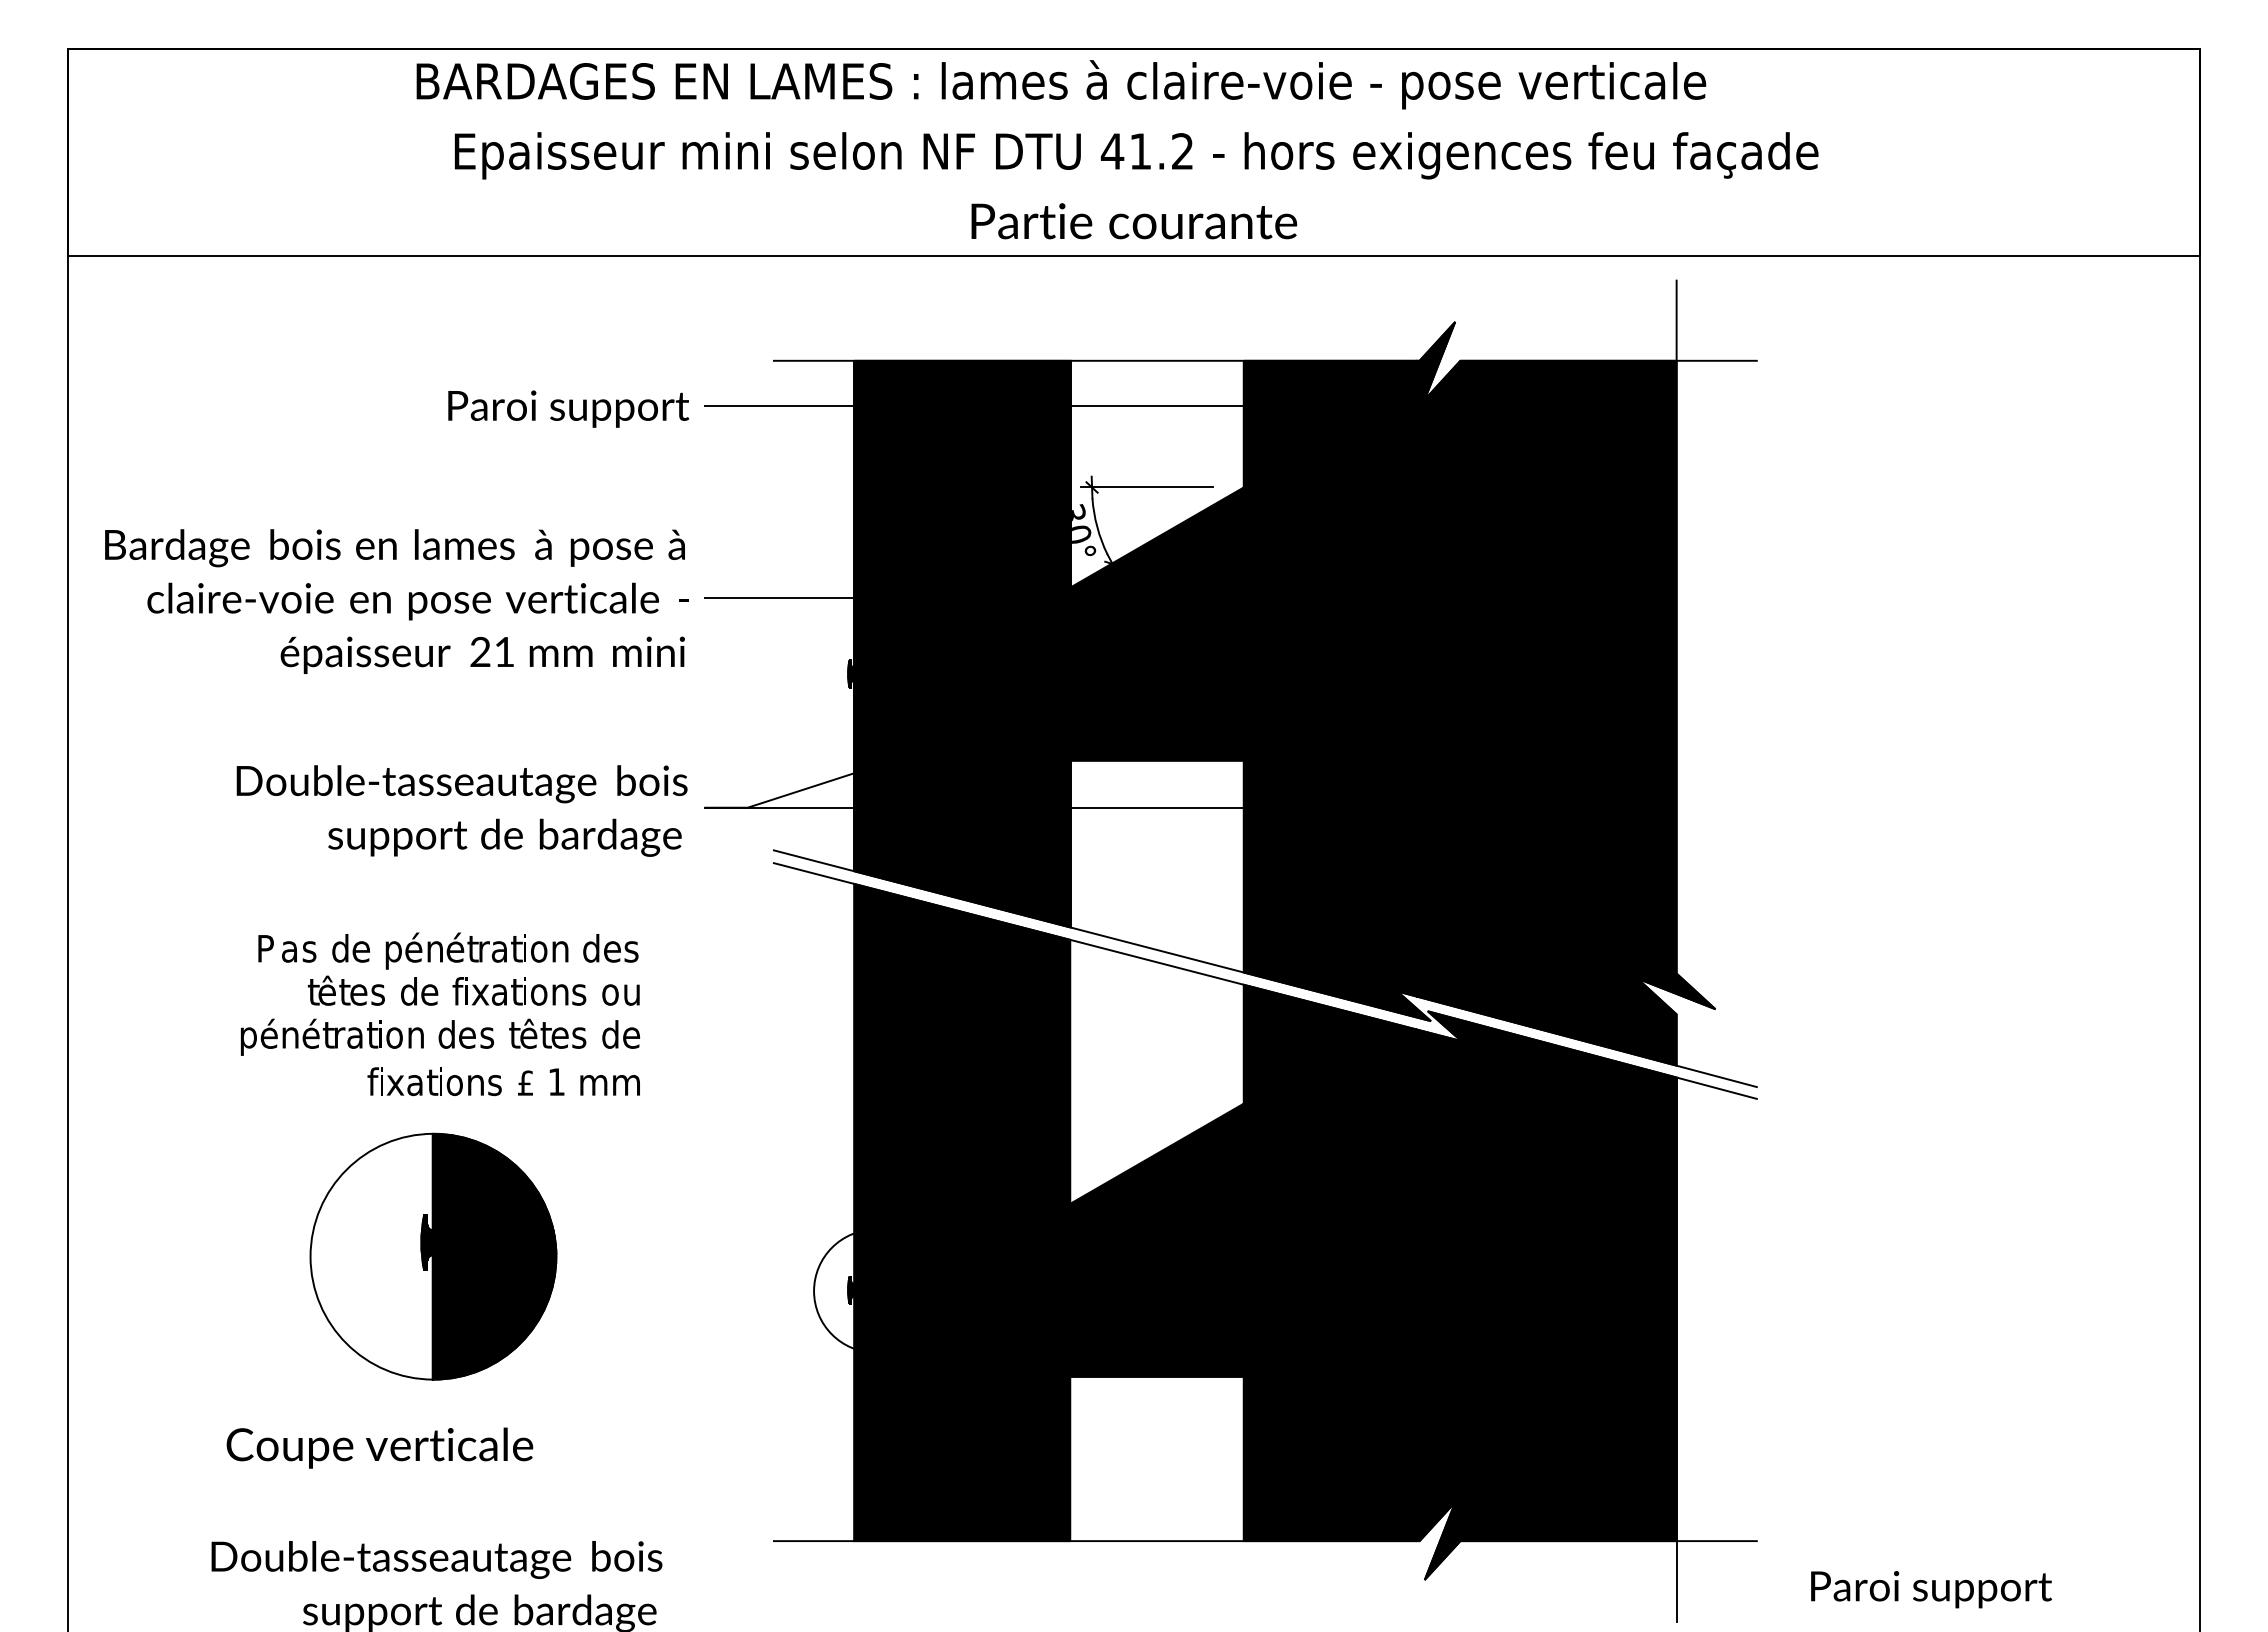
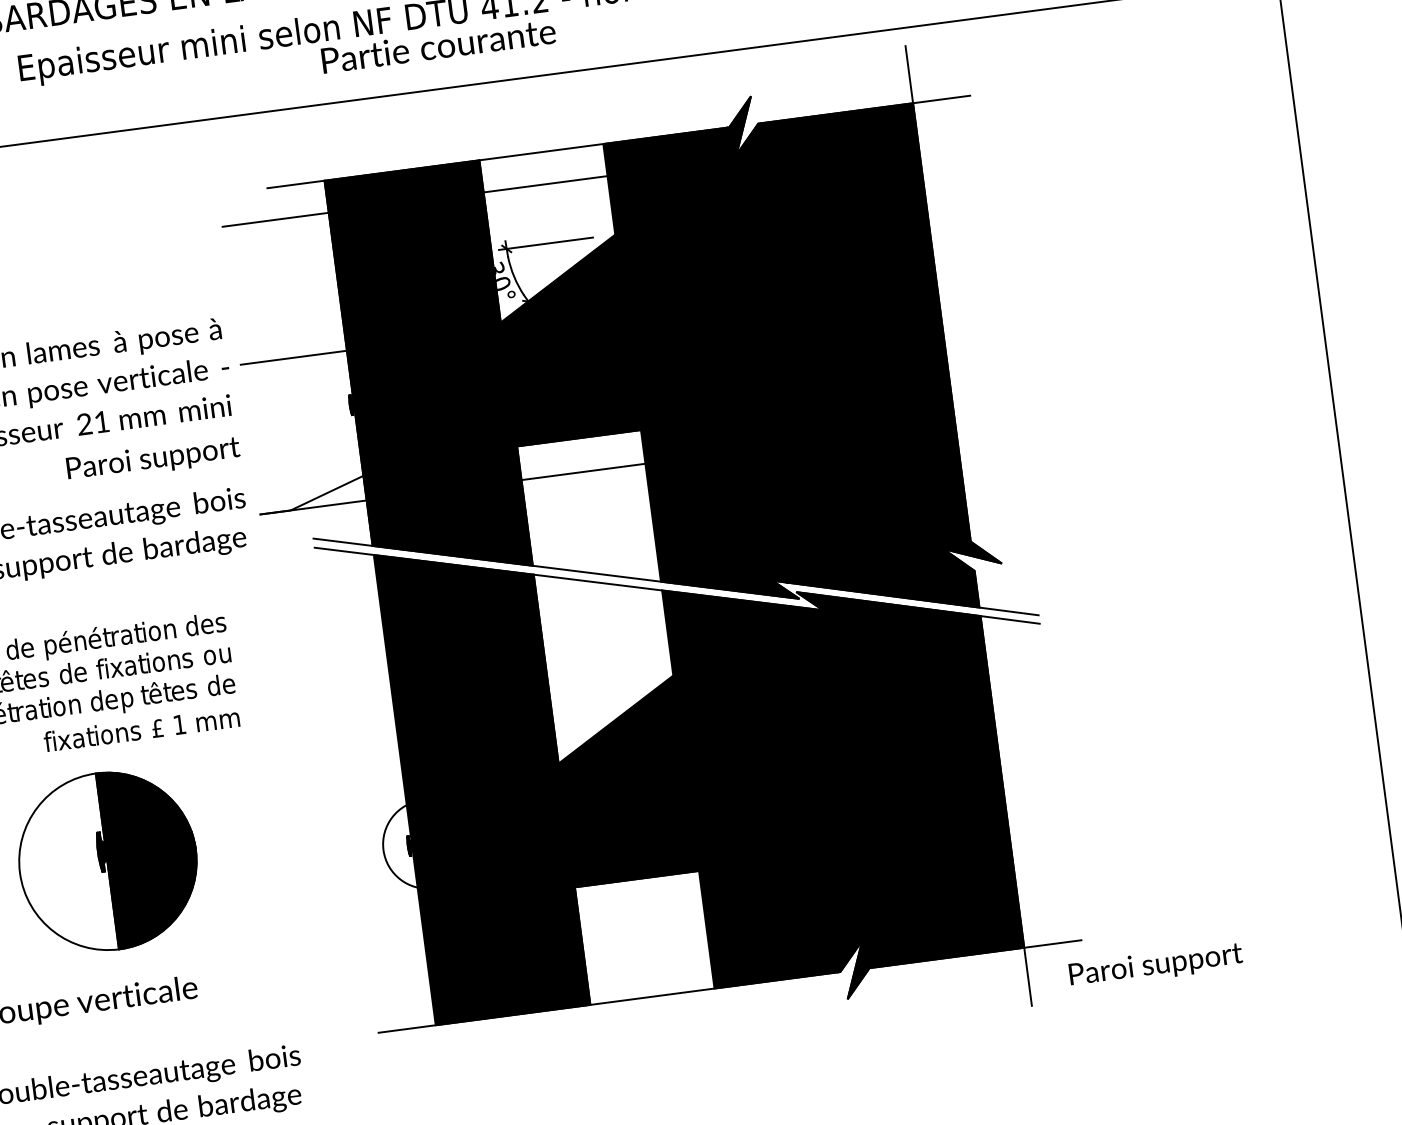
text: (1134, 221) -> (438, 46), moved
text: (568, 408) -> (153, 459), moved
text: (488, 1041) -> (127, 702), s -> p
text: (1931, 1589) -> (1156, 965), moved

